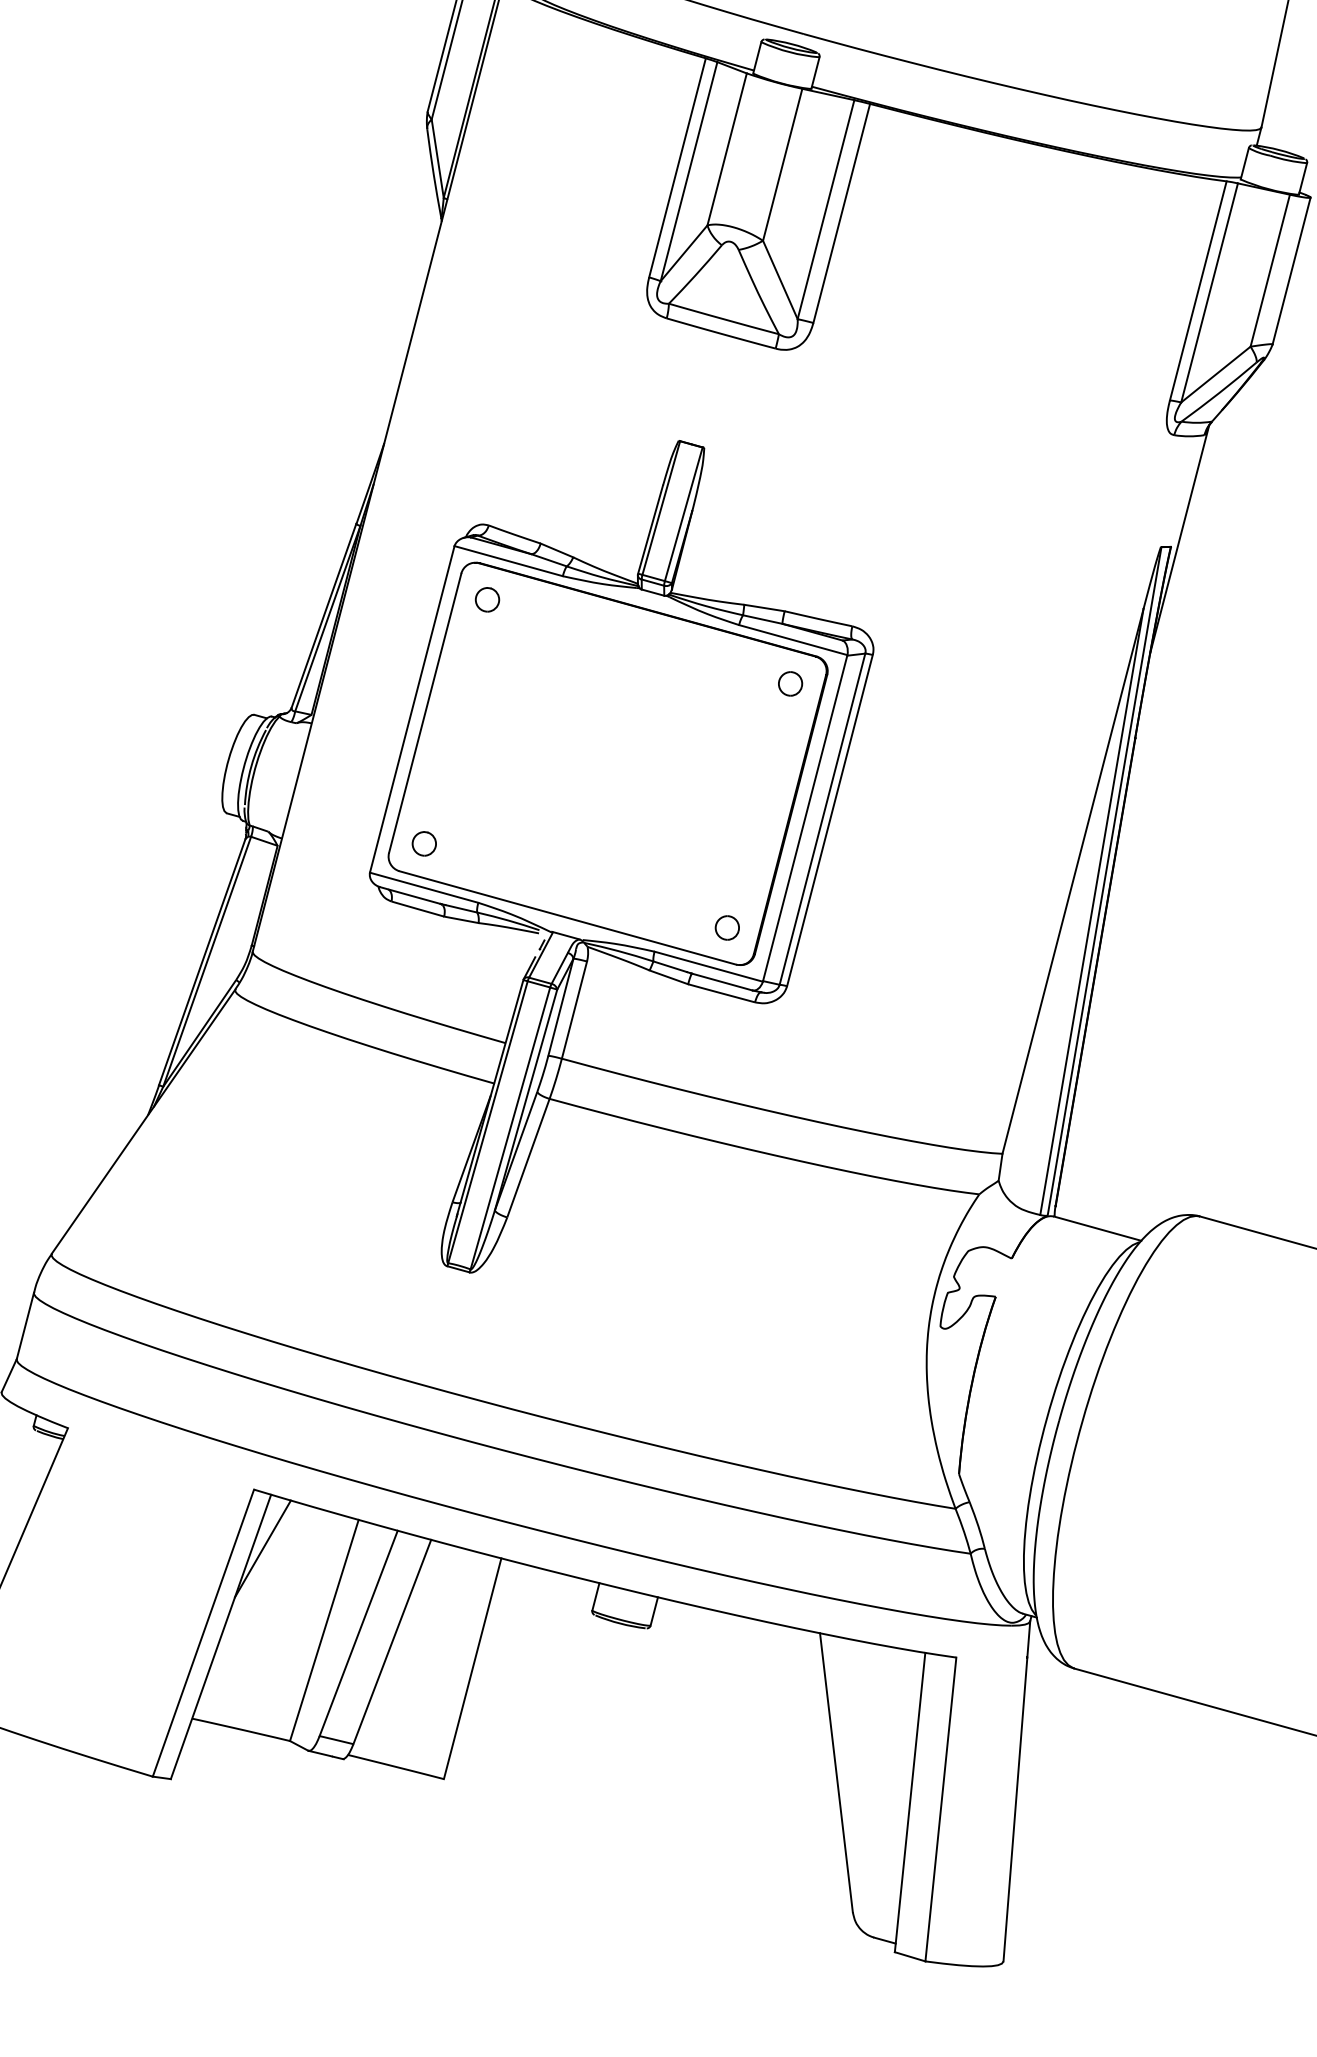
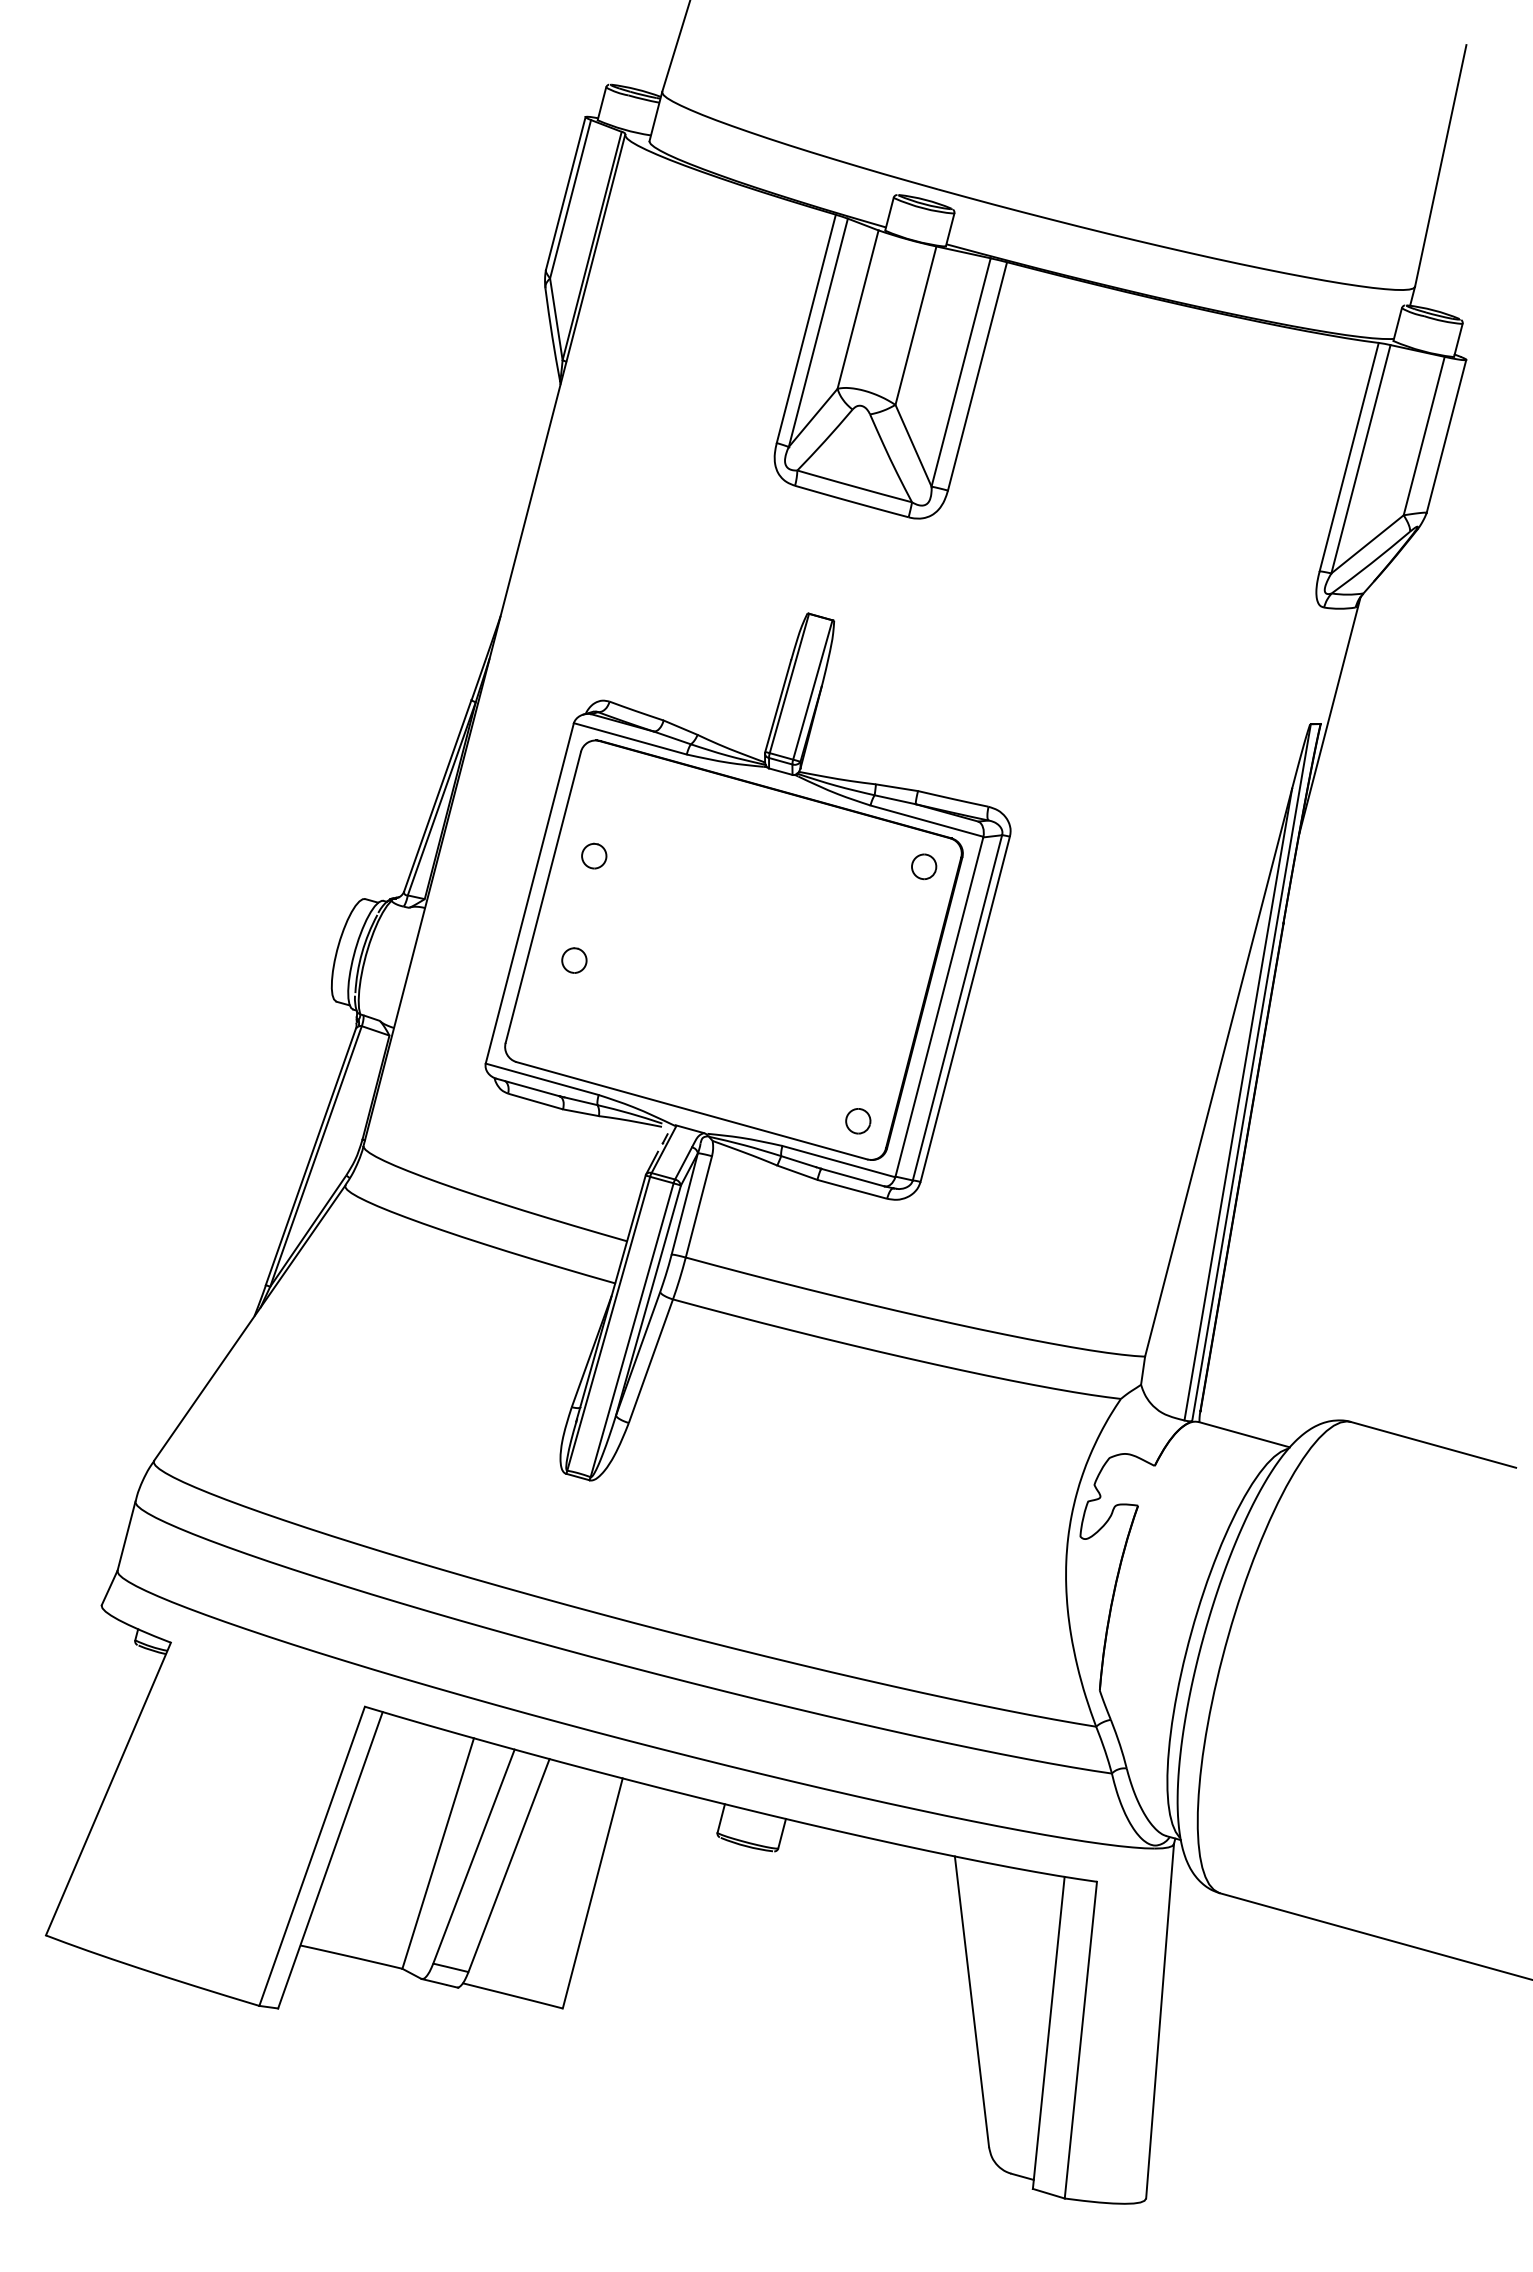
part: (487, 599) -> (594, 855), moved
part: (424, 843) -> (574, 960), moved
line: (263, 1548) -> (374, 1768), removed

